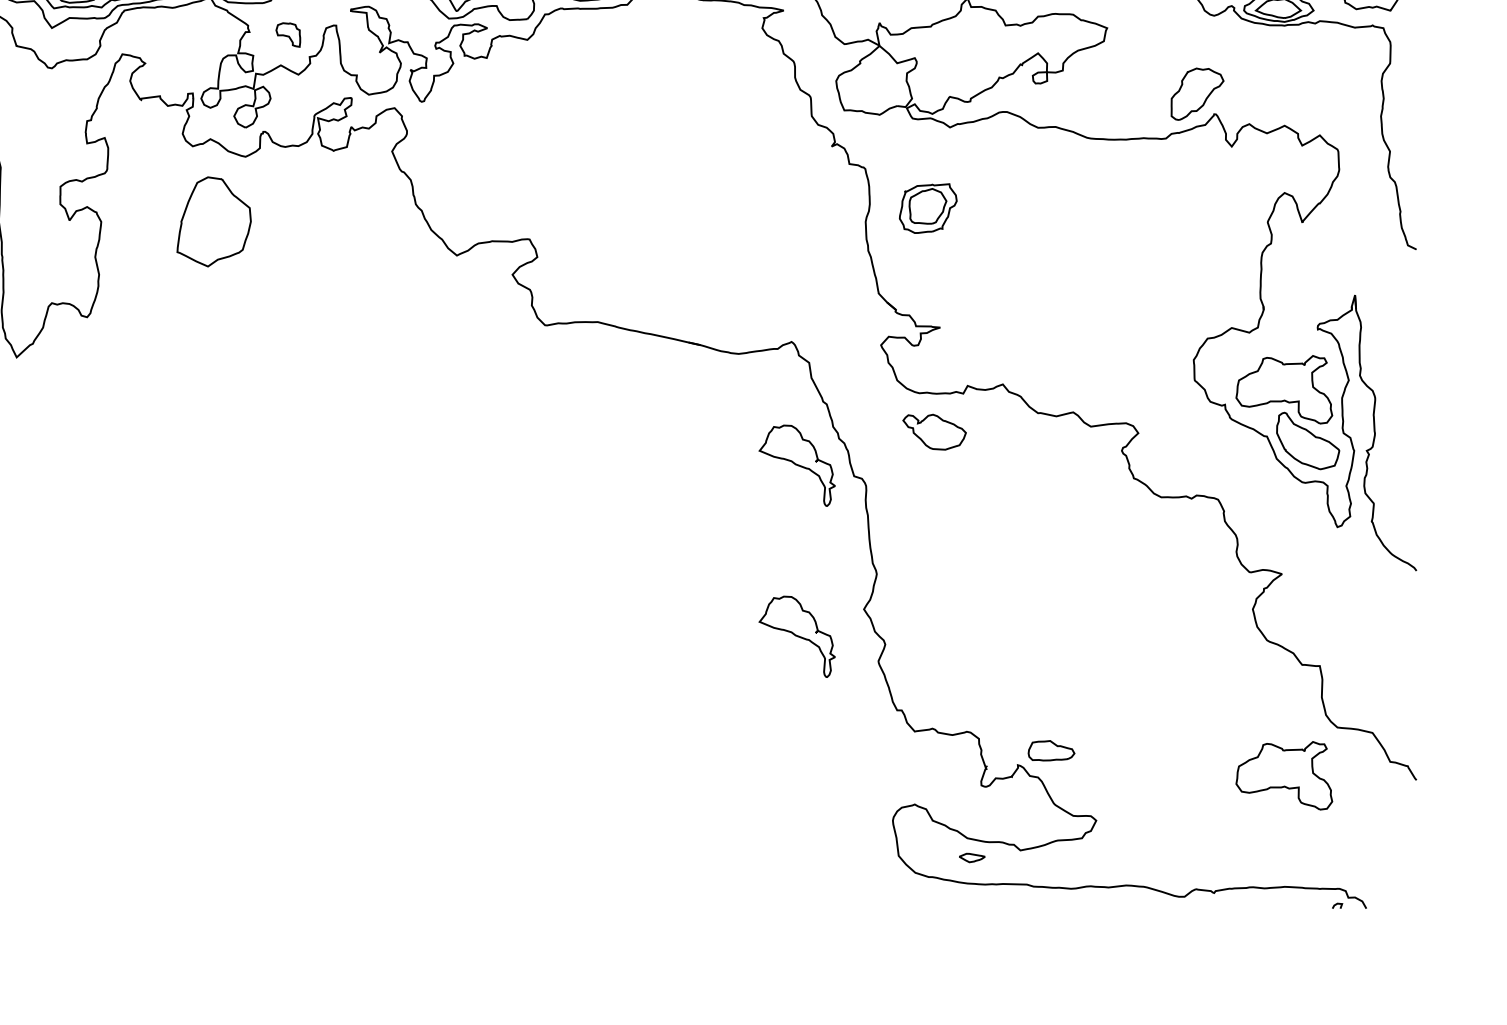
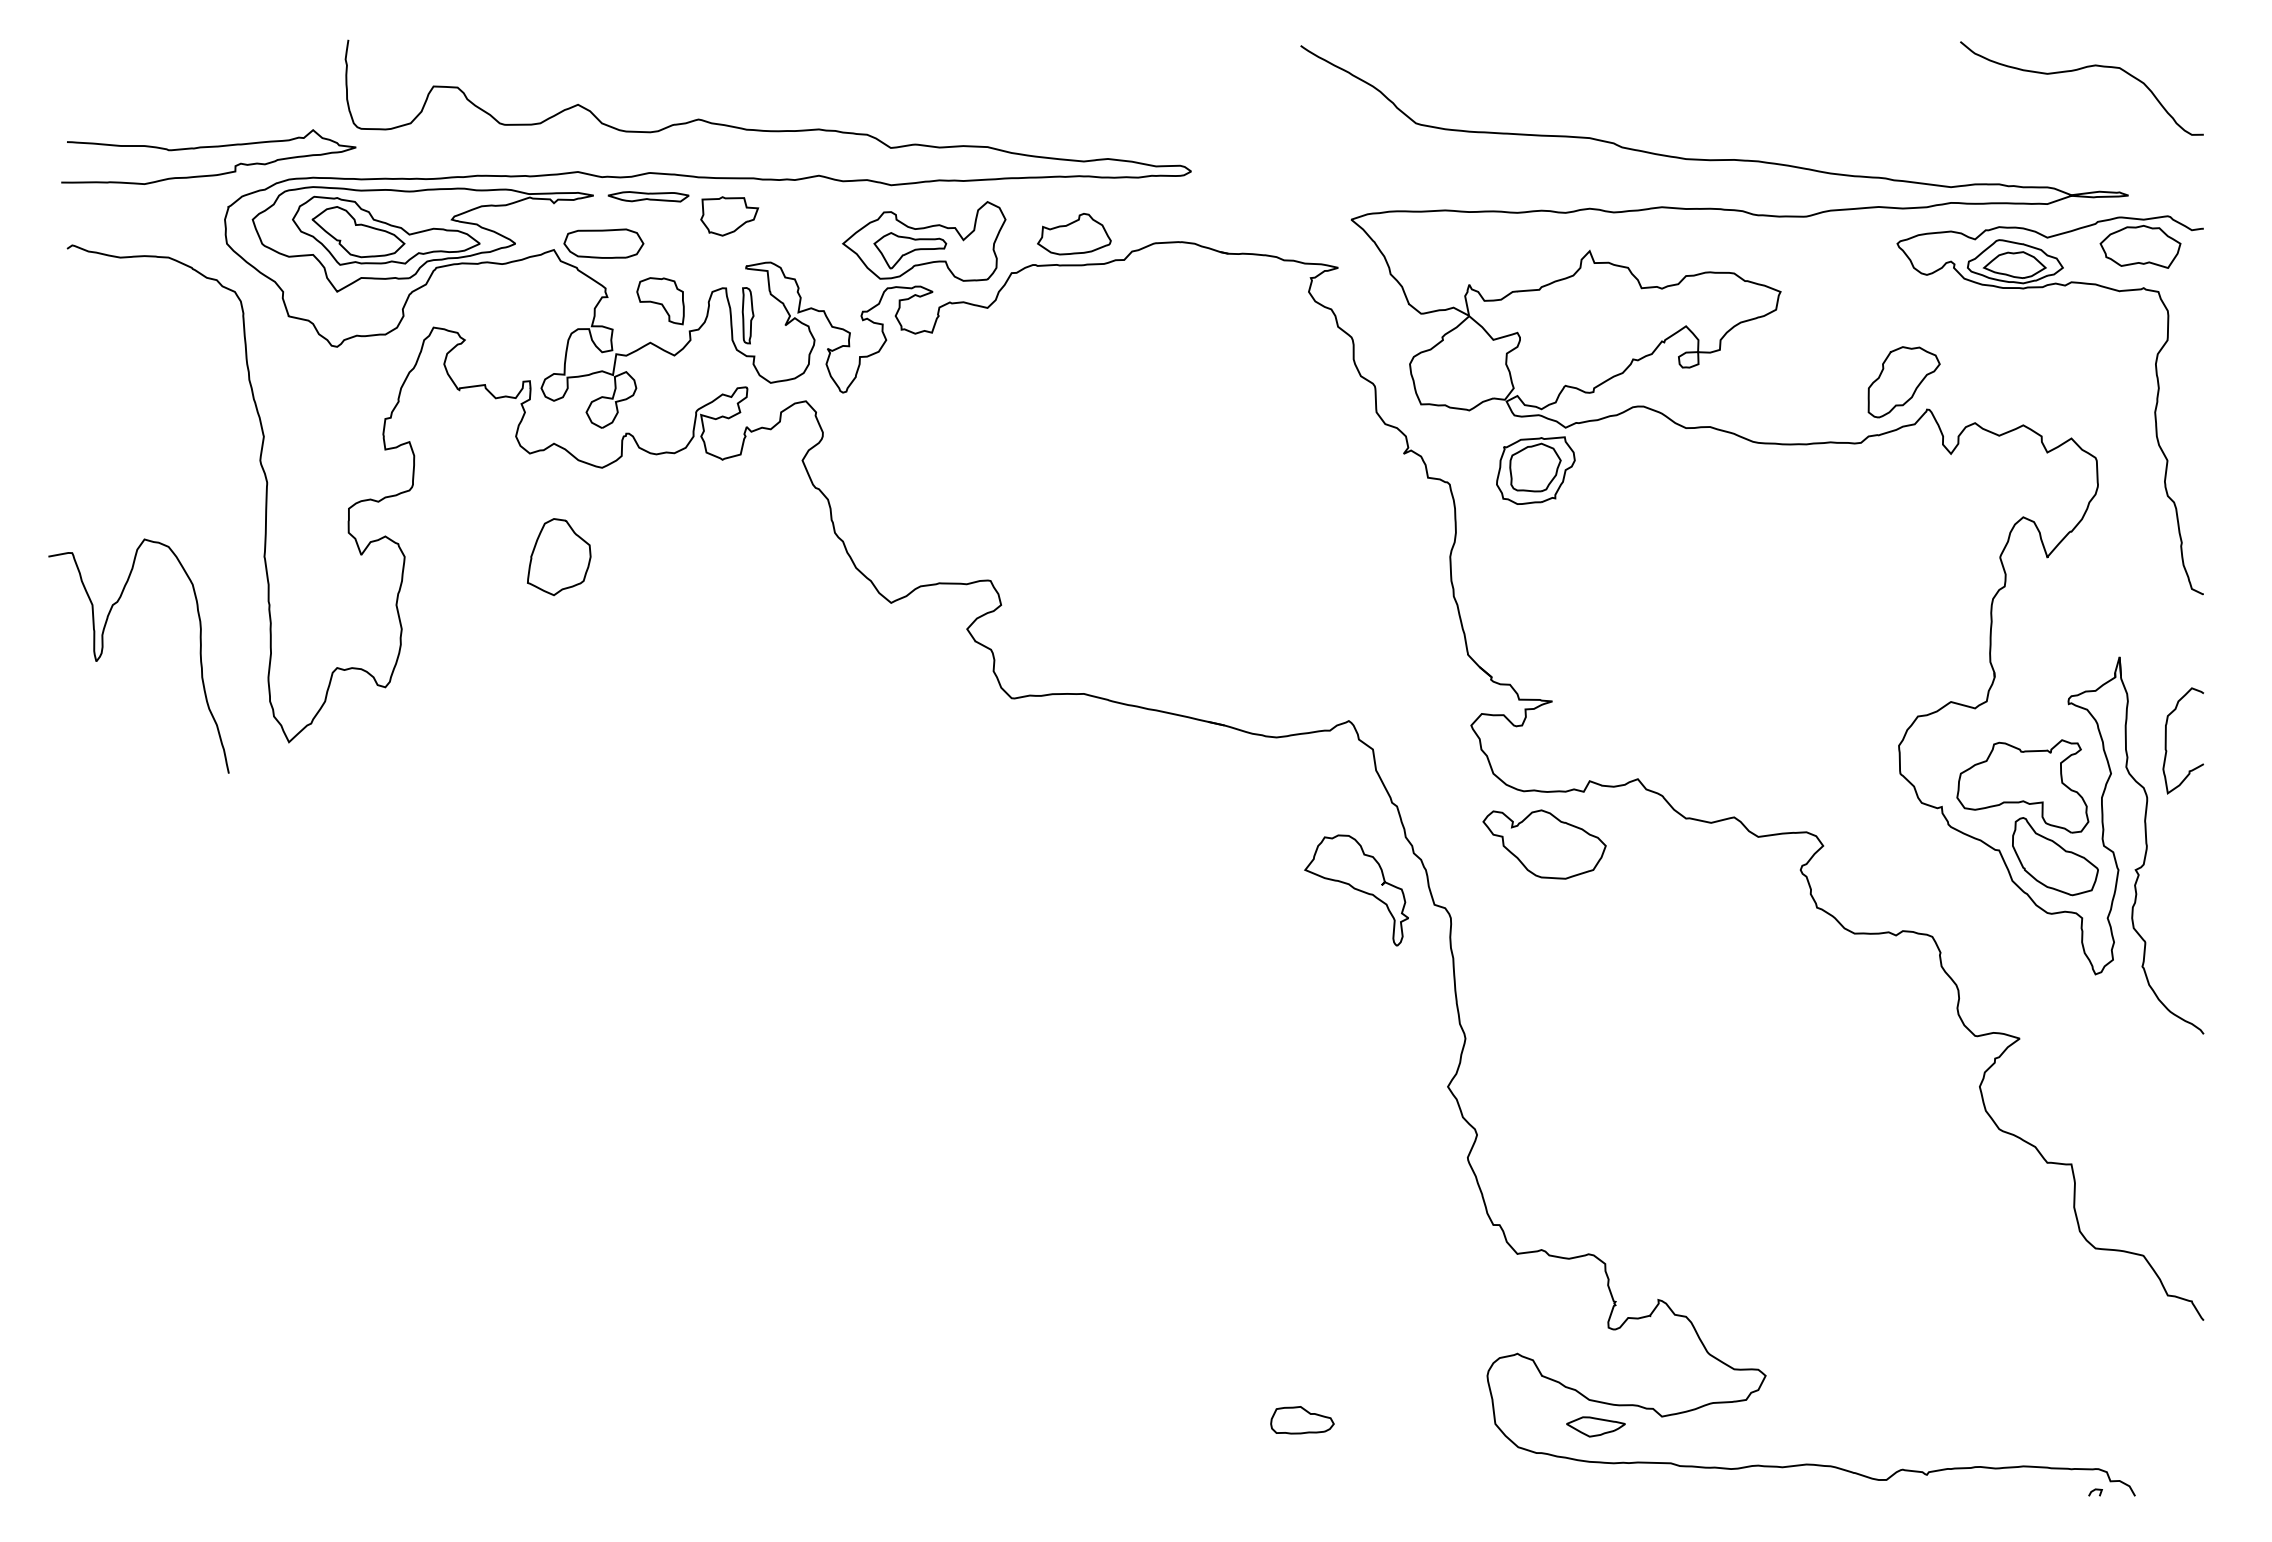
part: (288, 35) -> (660, 301), size x1.43
part: (351, 45) -> (747, 315), added
part: (928, 208) -> (1535, 470), moved
part: (214, 222) -> (559, 557), size x0.62
curve: (1389, 356) -> (2166, 740), added
part: (934, 432) -> (1544, 844), size x1.43
part: (797, 636) -> (1356, 1124), removed
part: (1051, 750) -> (1302, 1420), moved
part: (1284, 775) -> (2022, 1314), removed
part: (971, 857) -> (1595, 1426), size x1.67

